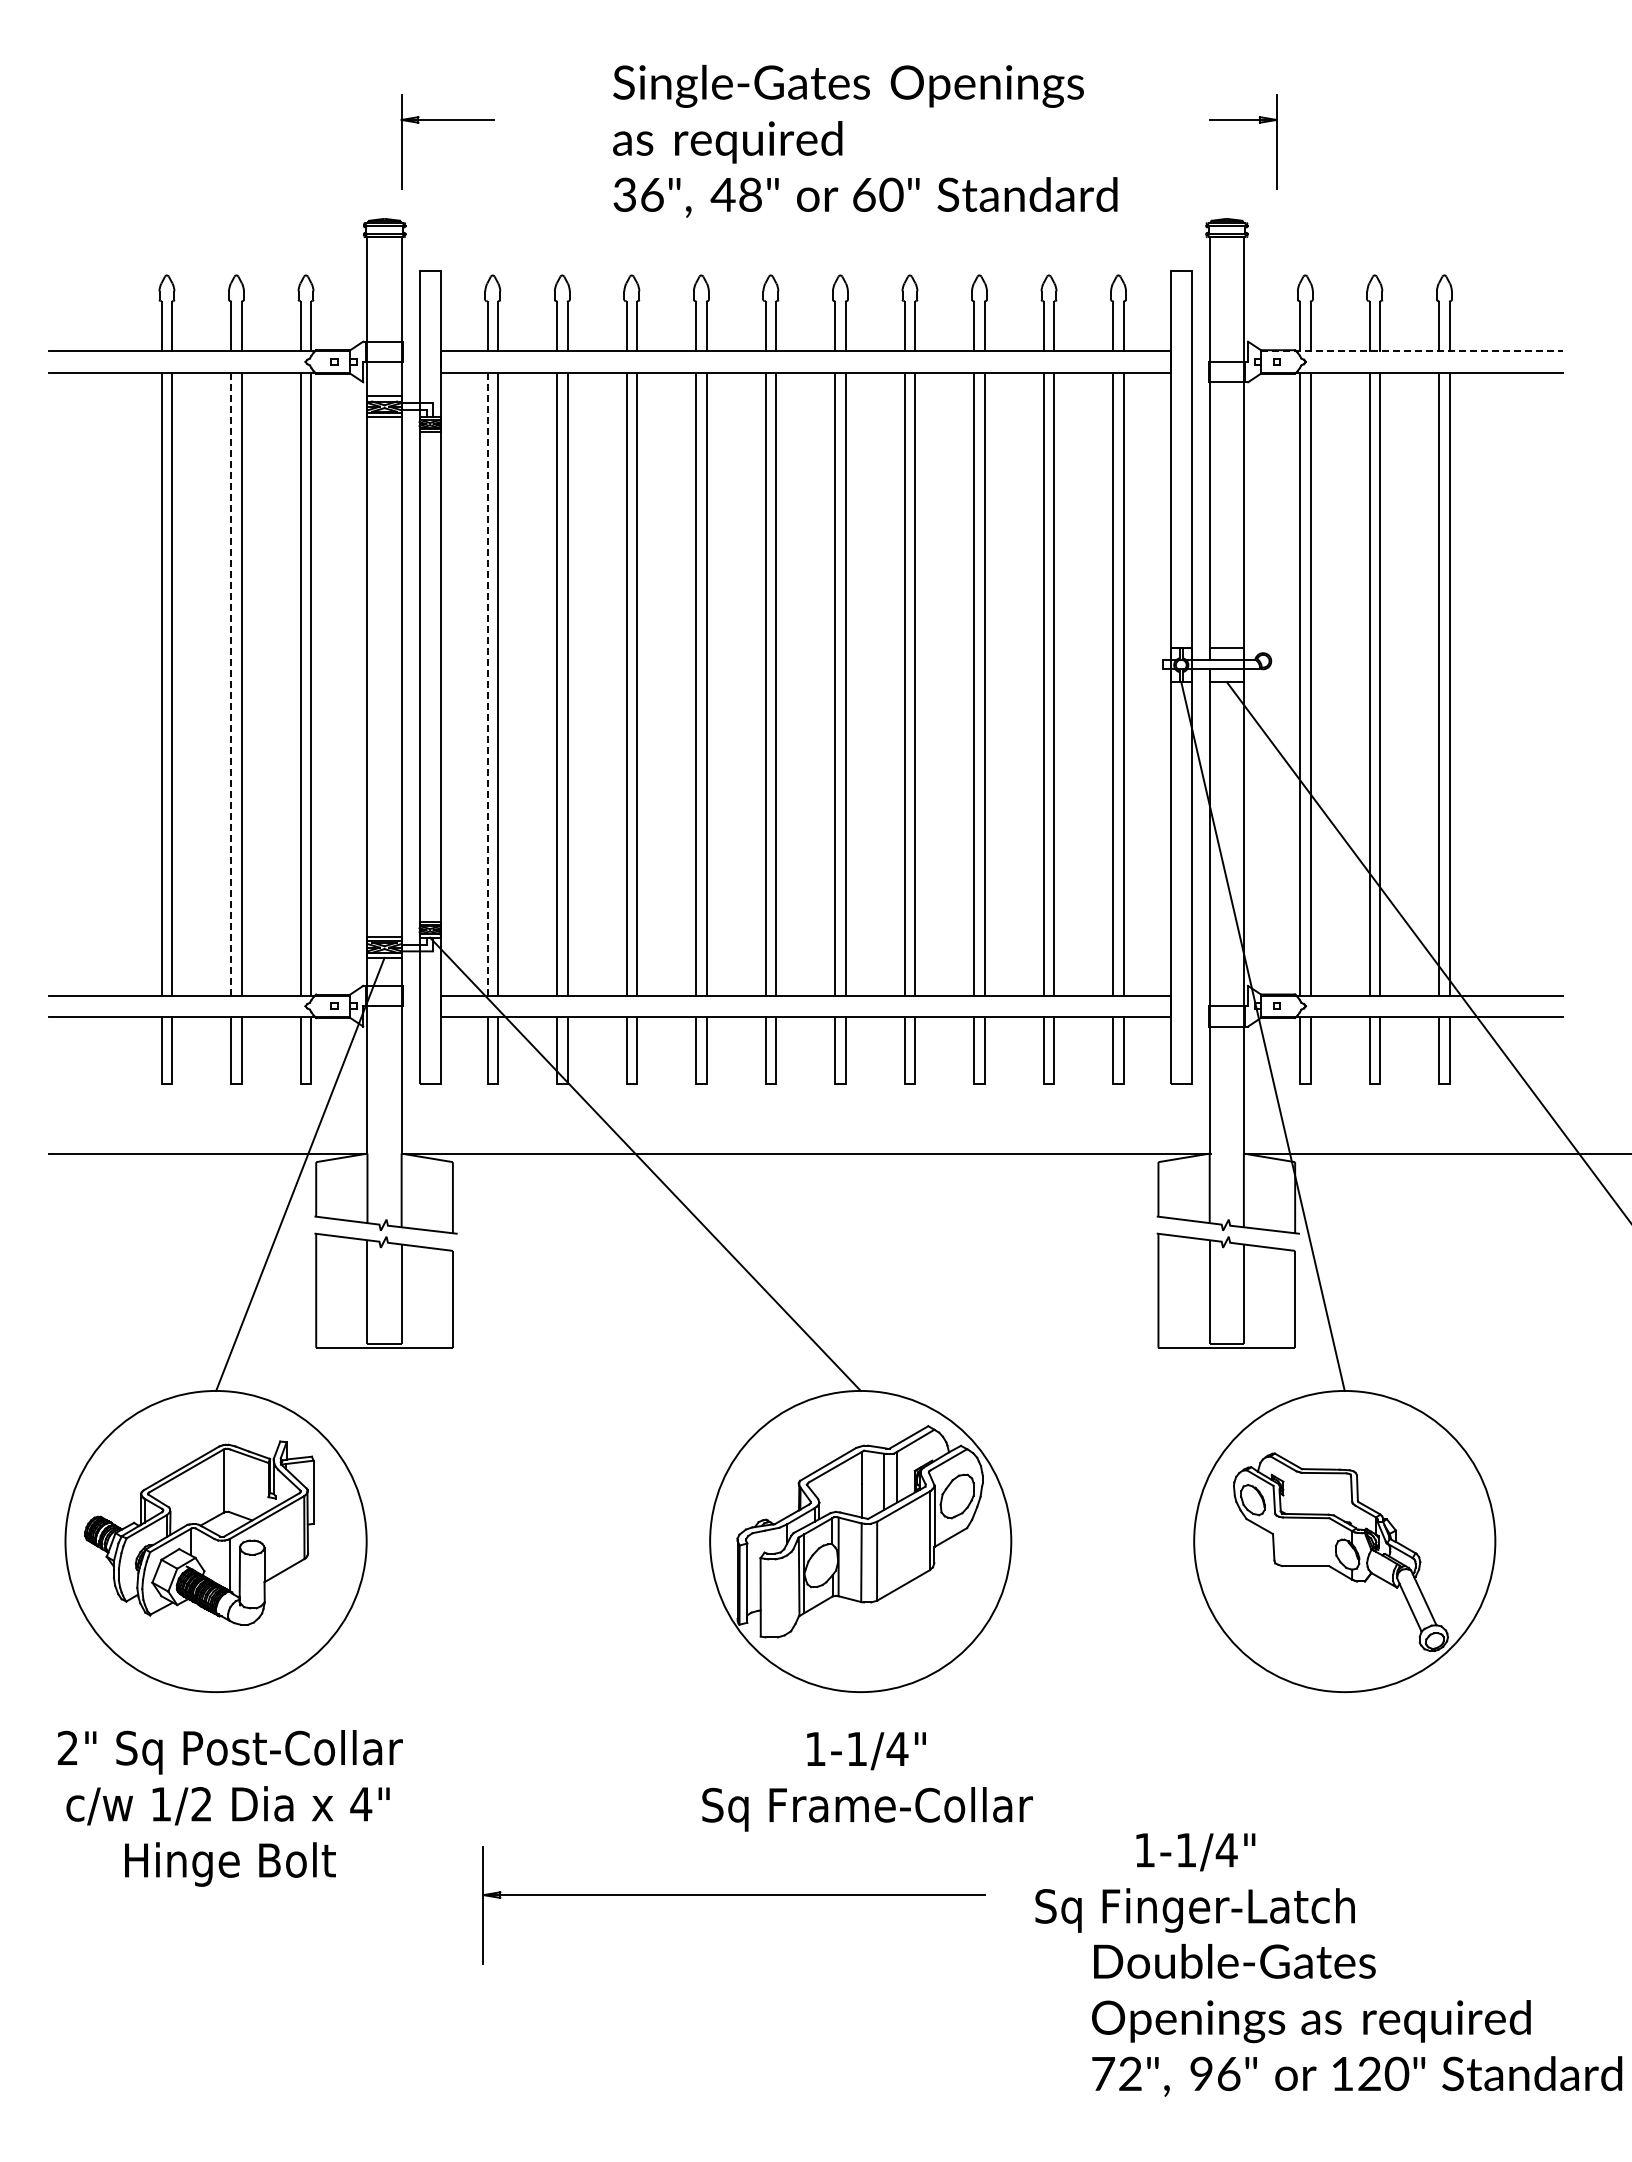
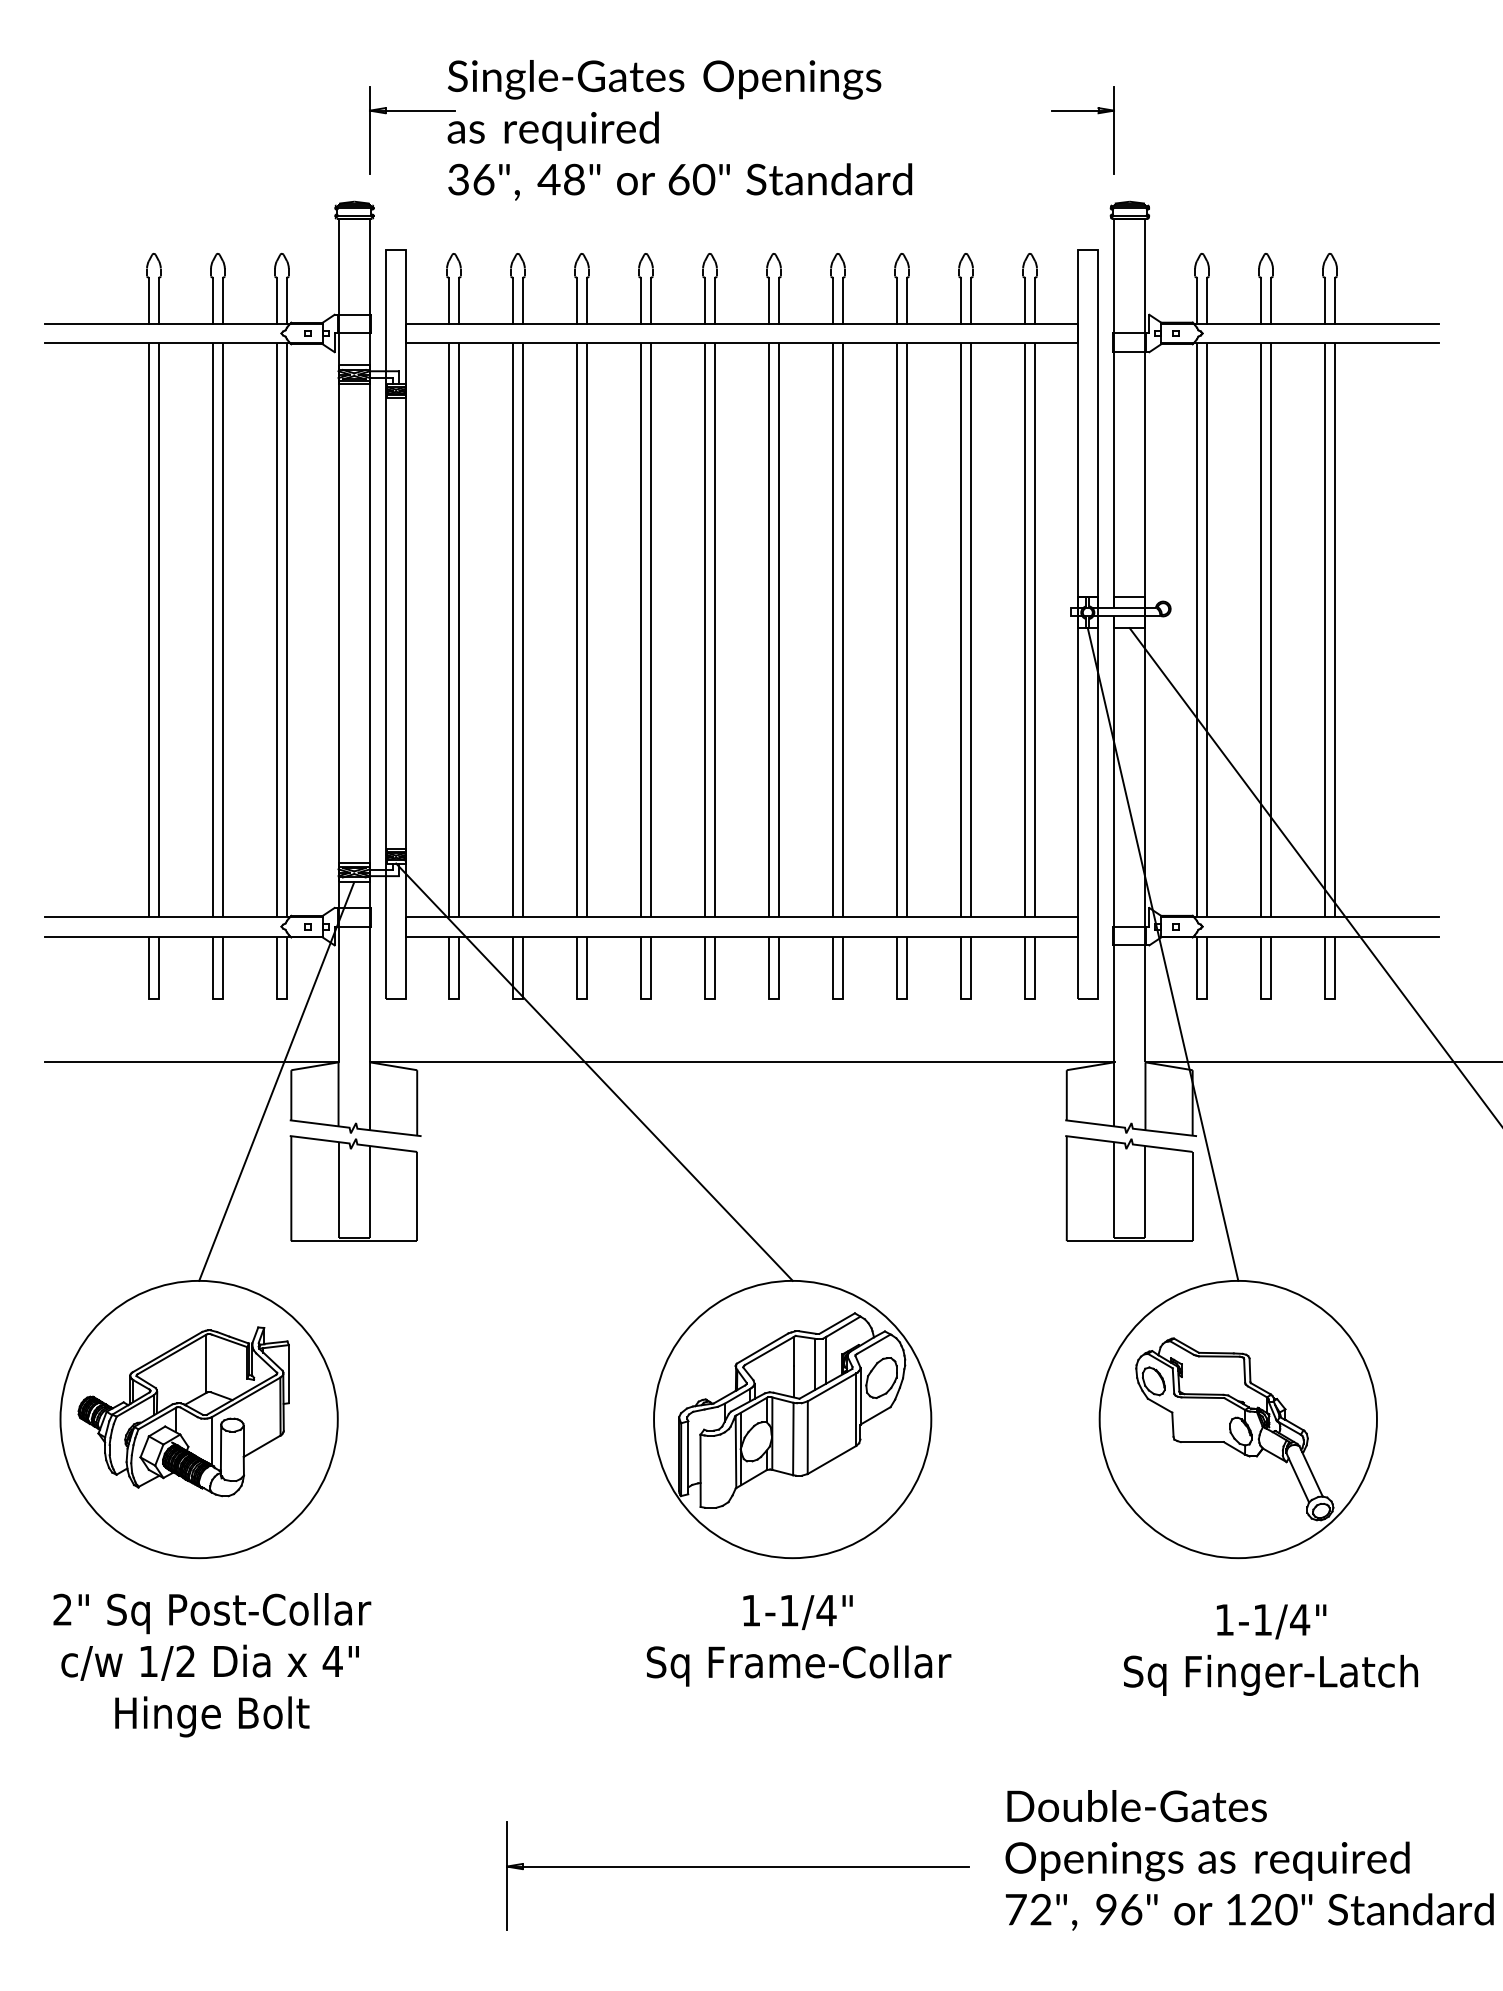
part: (1243, 120) -> (1083, 111), moved
text: (865, 140) -> (680, 129), moved
line: (1411, 351) -> (1299, 323), dashed -> solid
line: (231, 683) -> (213, 629), dashed -> solid
line: (487, 683) -> (449, 629), dashed -> solid
text: (1194, 1882) -> (1270, 1649), moved
part: (733, 1895) -> (737, 1866), moved

